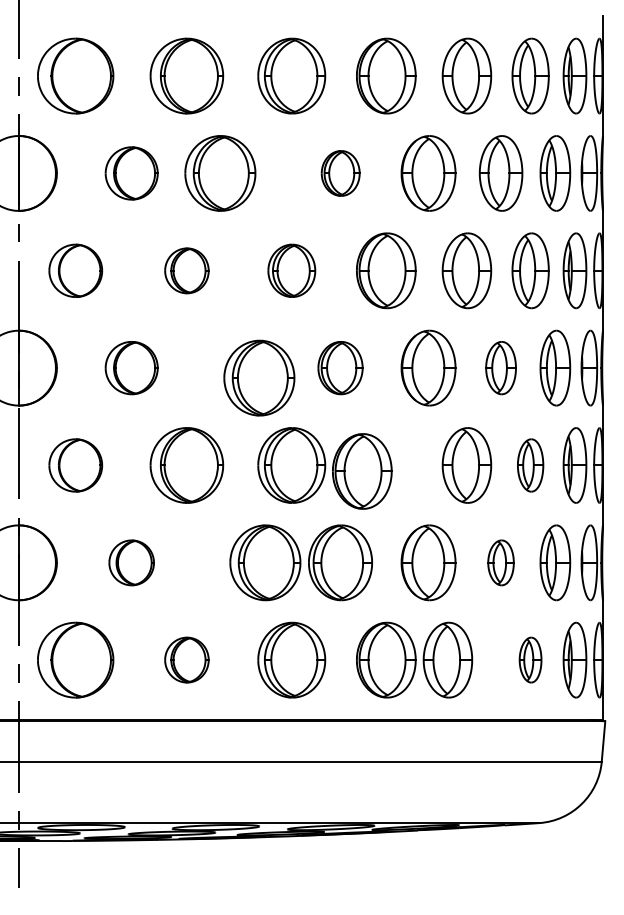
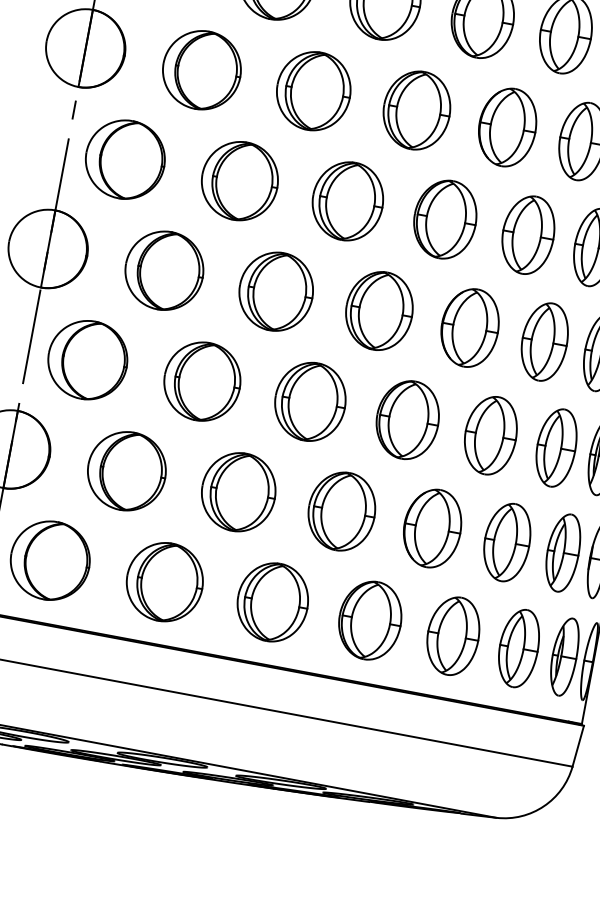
part: (131, 173) -> (201, 70), size x1.43
part: (220, 173) -> (313, 91), moved
part: (340, 173) -> (416, 110), size x1.67
part: (75, 270) -> (125, 159), size x1.43
part: (186, 270) -> (239, 180), size x1.67
part: (291, 270) -> (347, 200), size x1.43
part: (131, 367) -> (164, 269), size x1.43
part: (340, 367) -> (379, 310), size x1.43
part: (500, 367) -> (544, 341), size x1.43
part: (259, 377) -> (276, 291), moved
part: (75, 465) -> (87, 360), size x1.43
part: (530, 465) -> (556, 447), size x1.43
part: (362, 471) -> (407, 420), moved
part: (131, 562) -> (126, 470), size x1.67
part: (265, 562) -> (238, 491), moved
part: (500, 562) -> (506, 541), size x1.67
part: (186, 659) -> (164, 581), size x1.67
part: (447, 659) -> (452, 635), moved
part: (530, 659) -> (518, 647), size x1.67

